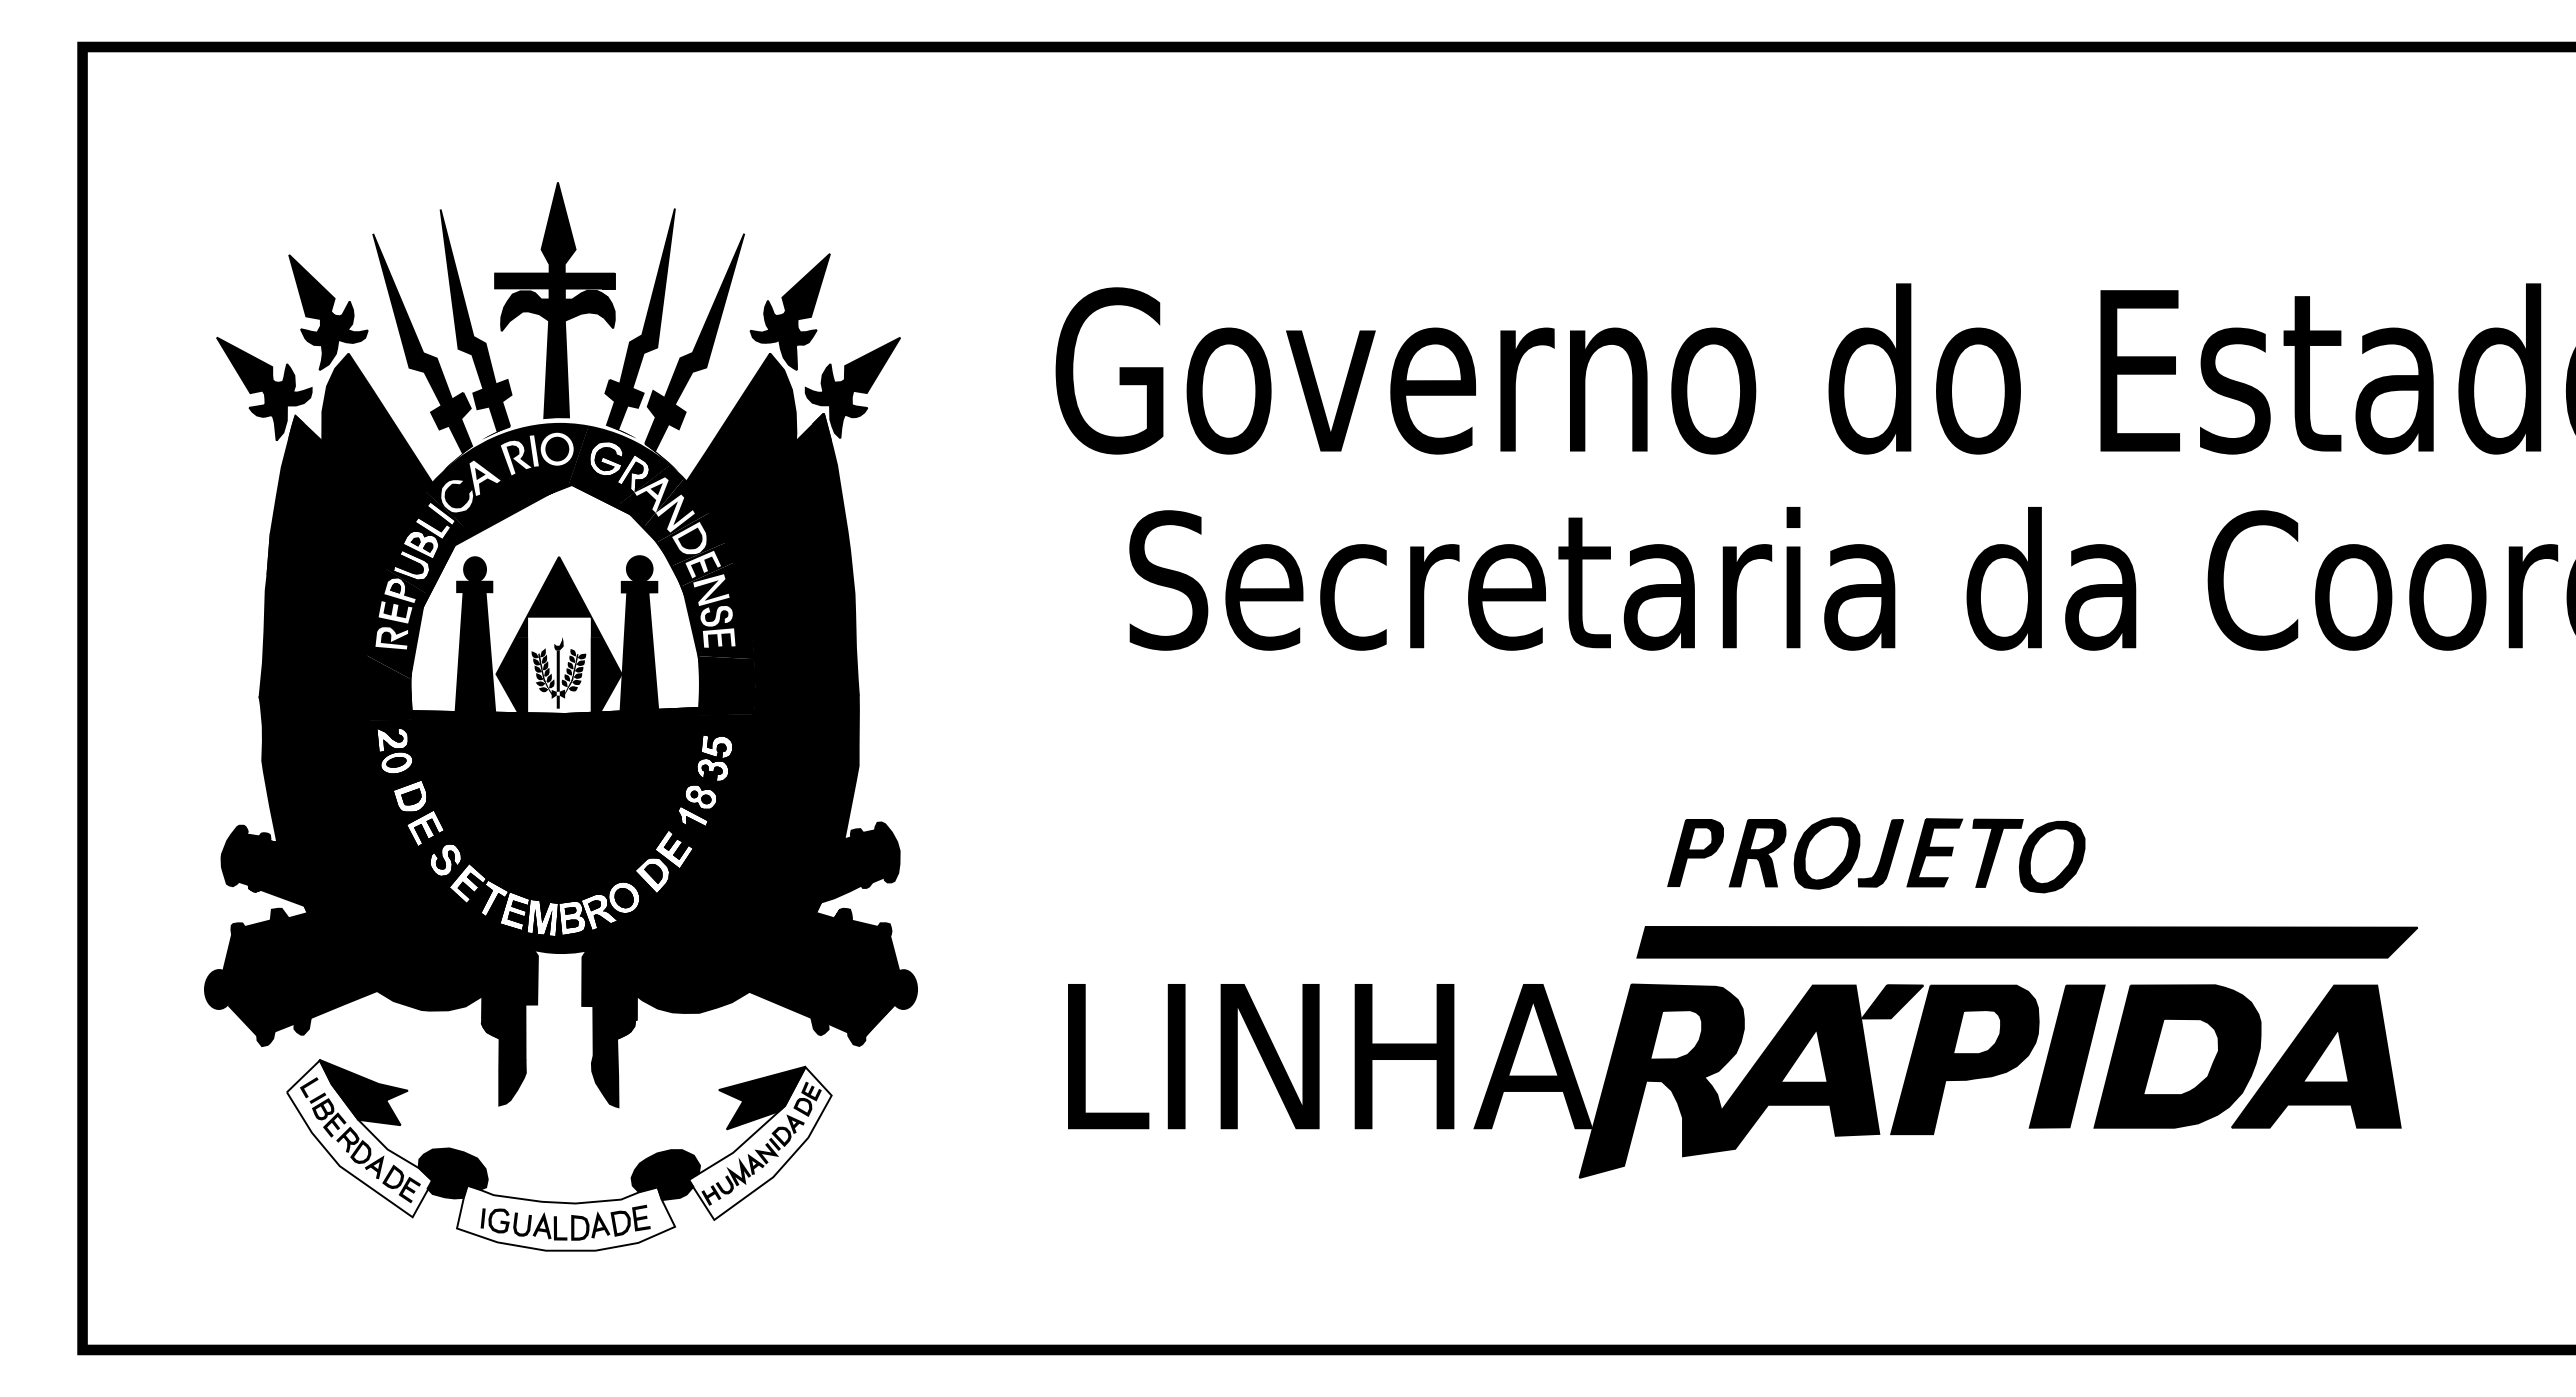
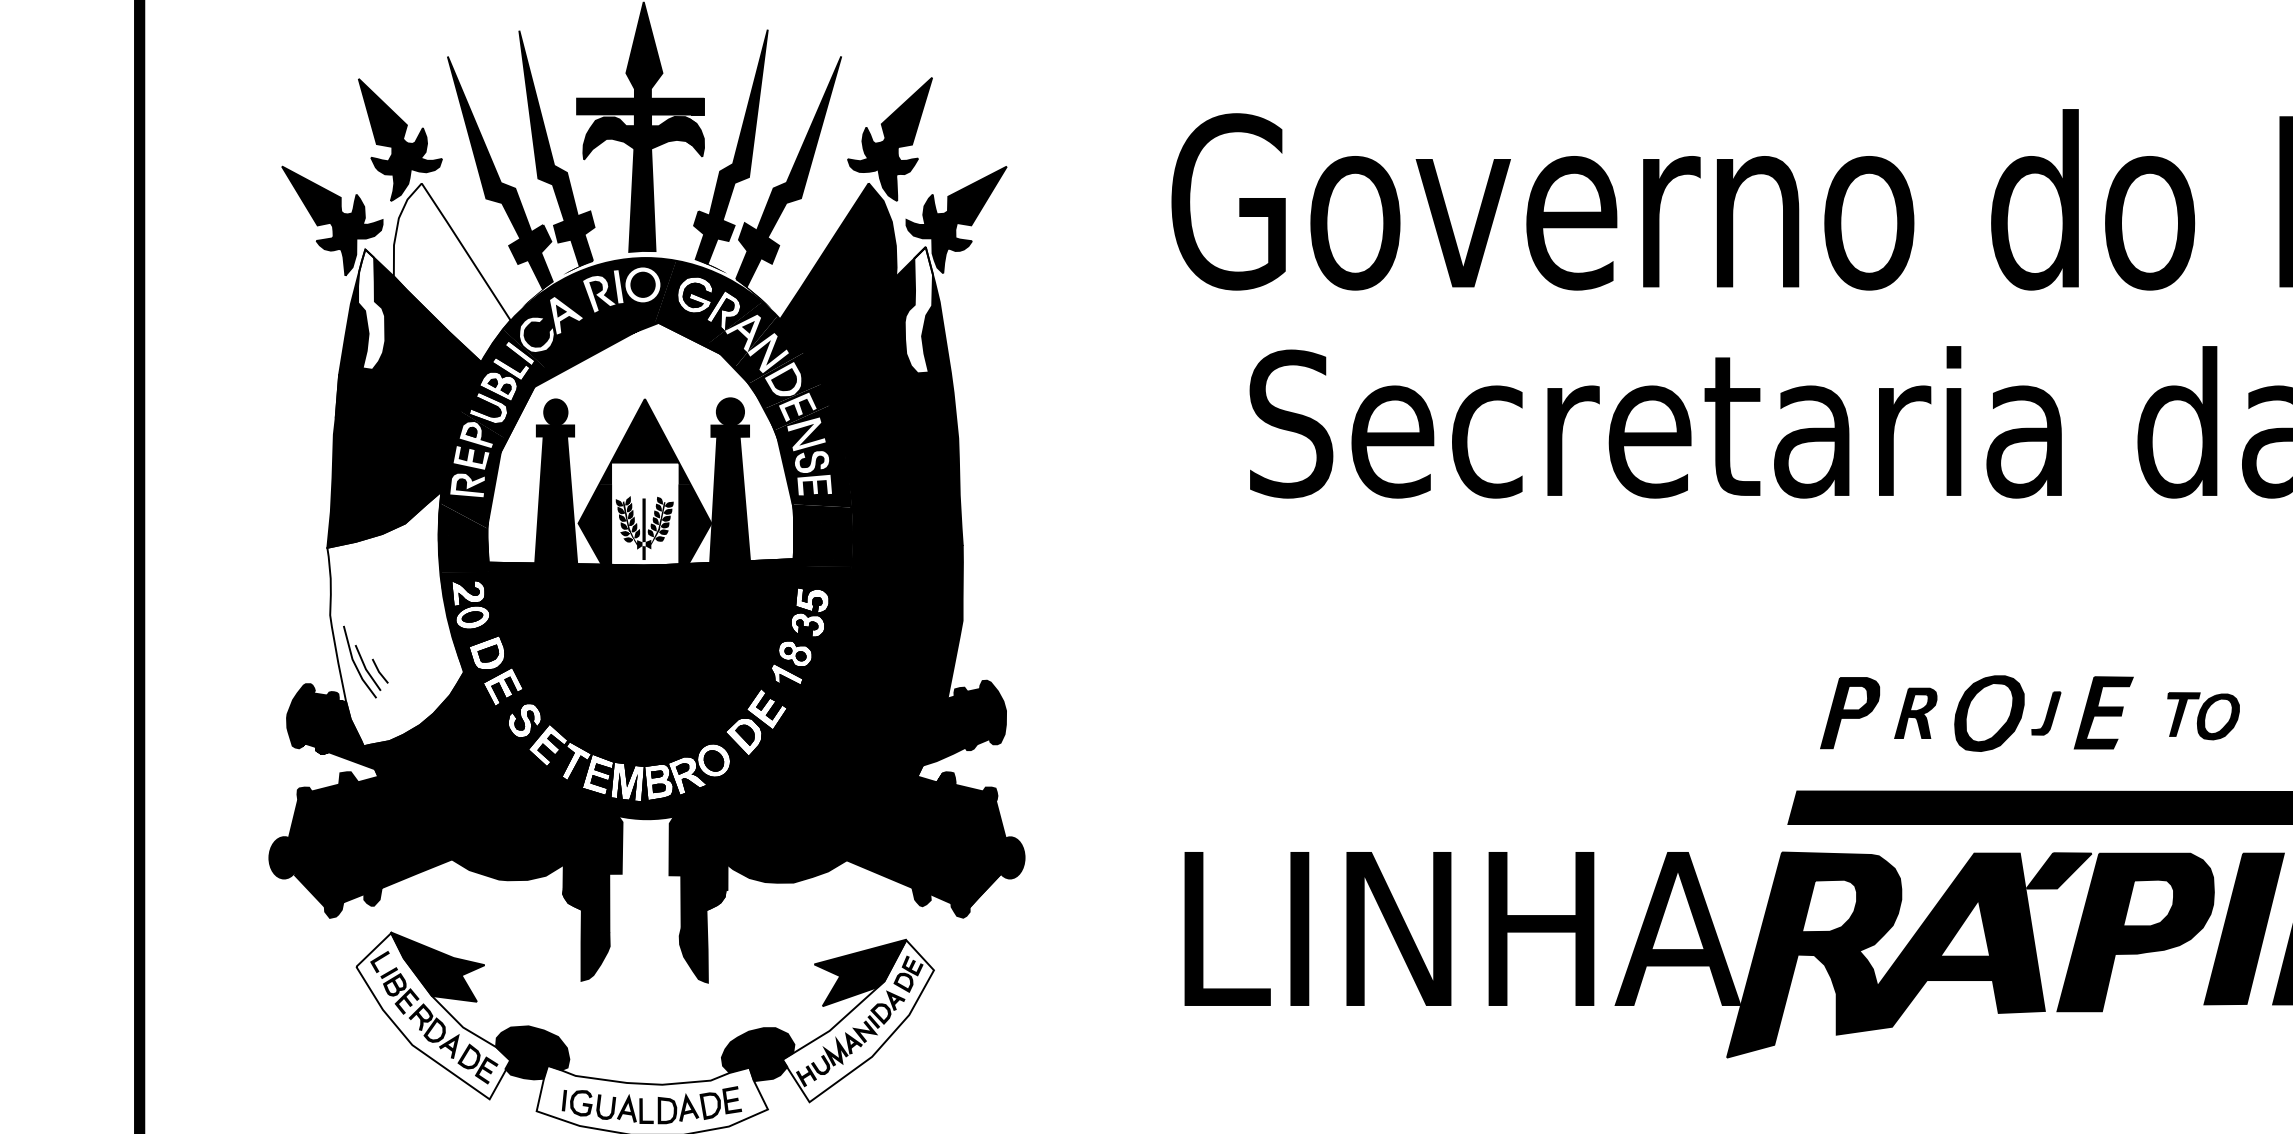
fill: (377, 452) -> (452, 288), removed
fill: (301, 472) -> (371, 309), removed
fill: (817, 472) -> (918, 309), removed
fill: (558, 643) -> (644, 490), removed
fill: (323, 764) -> (395, 619), removed
part: (1757, 853) -> (1915, 713), size x0.7
part: (1880, 853) -> (2046, 713), size x0.6
part: (2028, 855) -> (2203, 715), size x0.6

